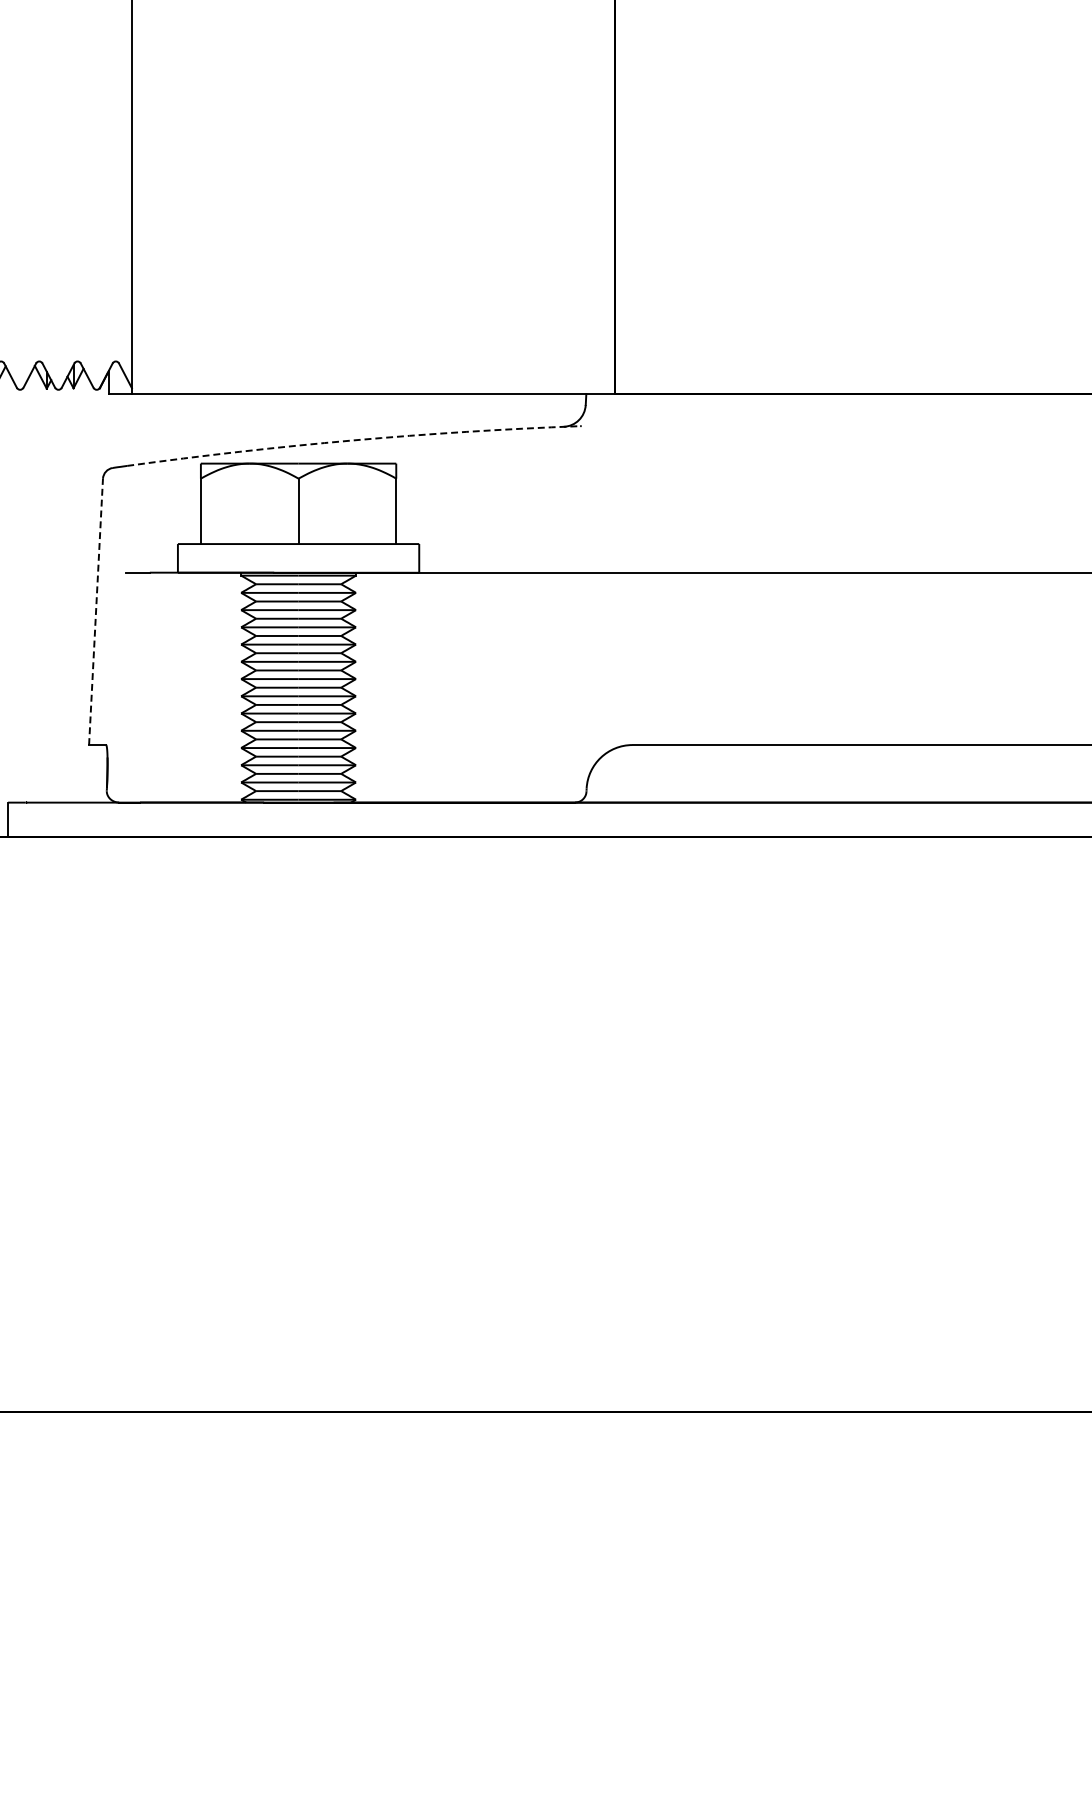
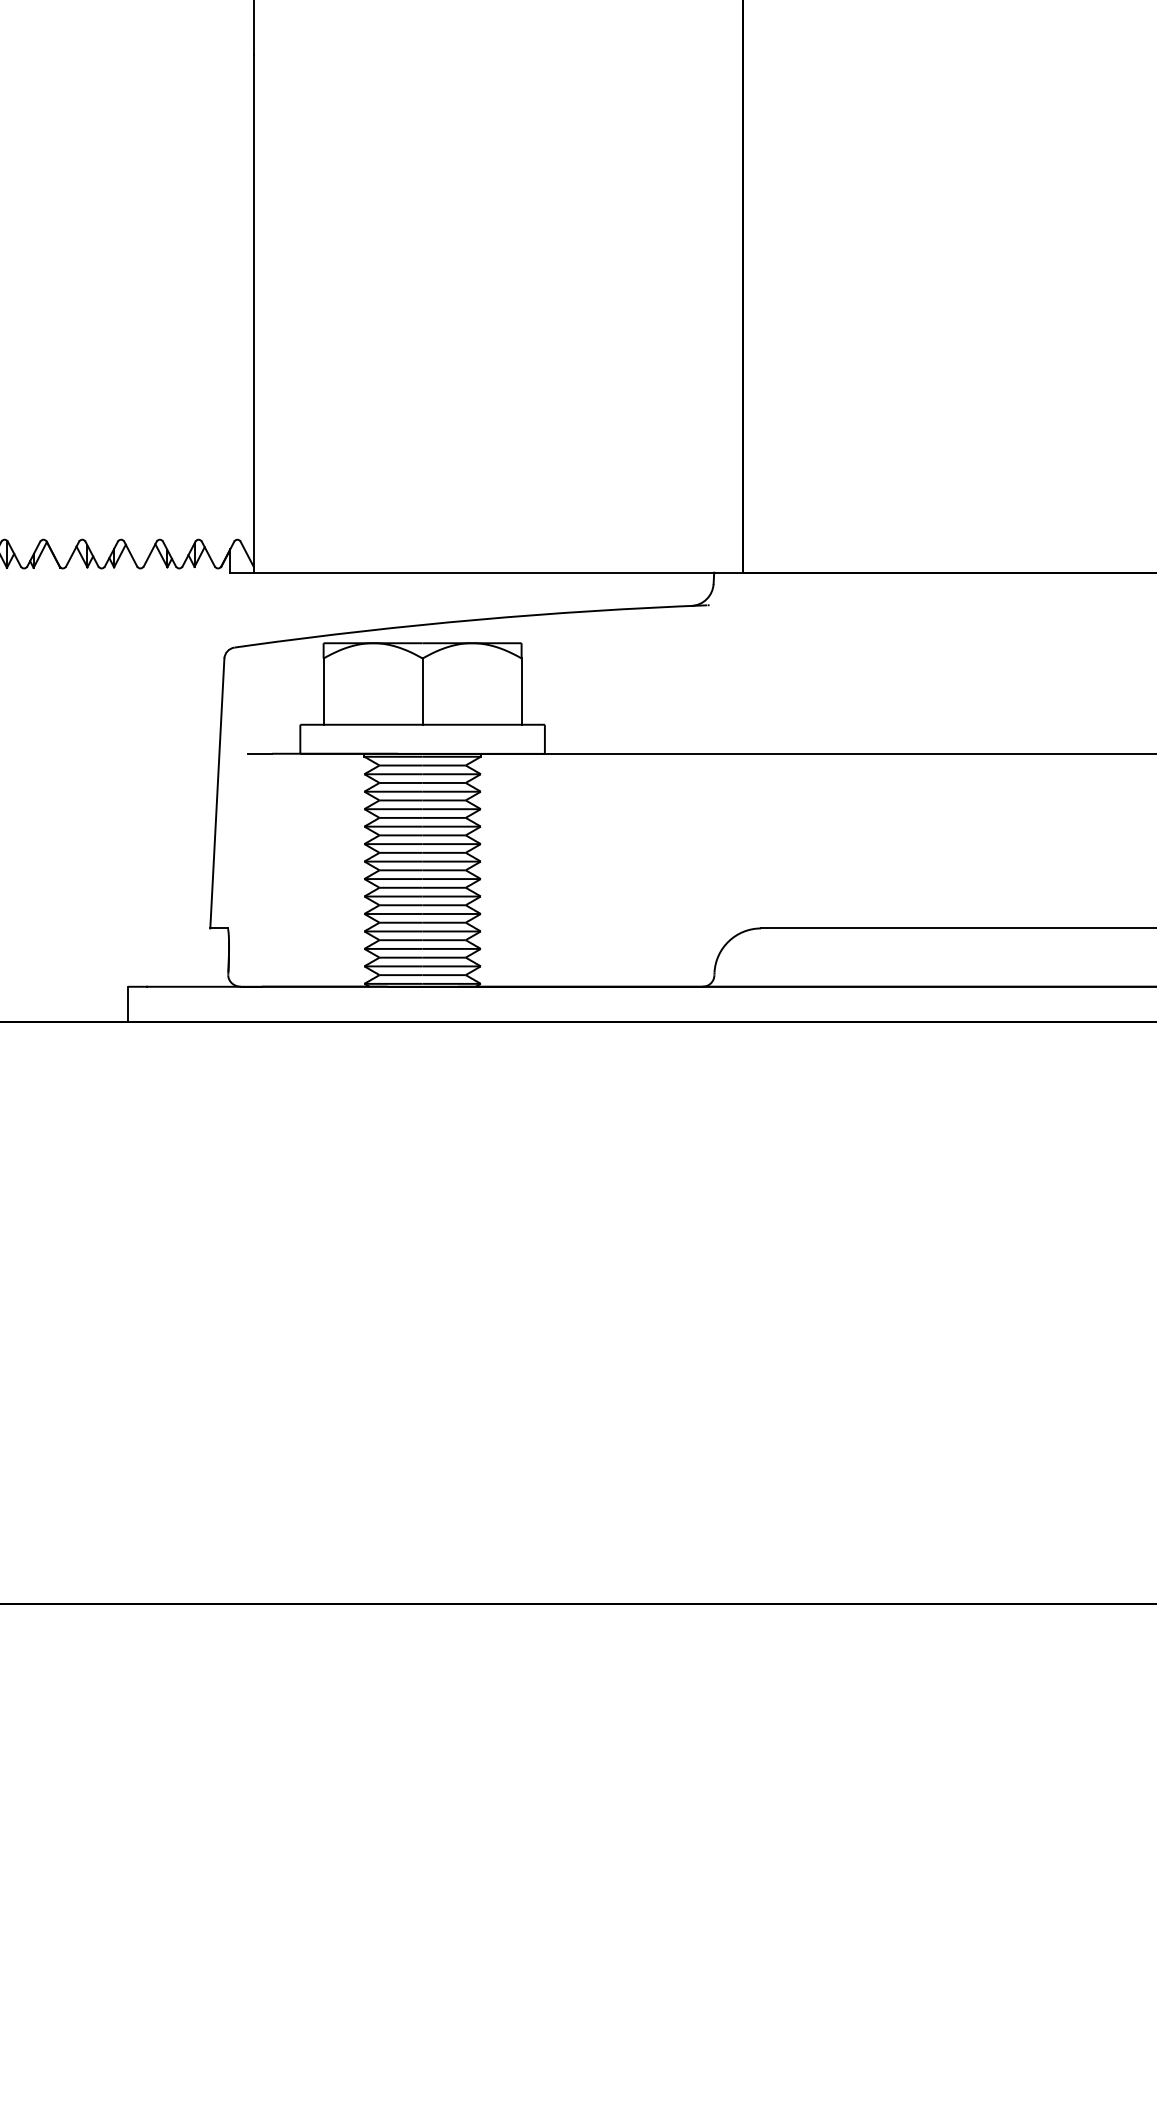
arc: (352, 440) -> (477, 619), dashed -> solid
line: (96, 610) -> (217, 792), dashed -> solid

